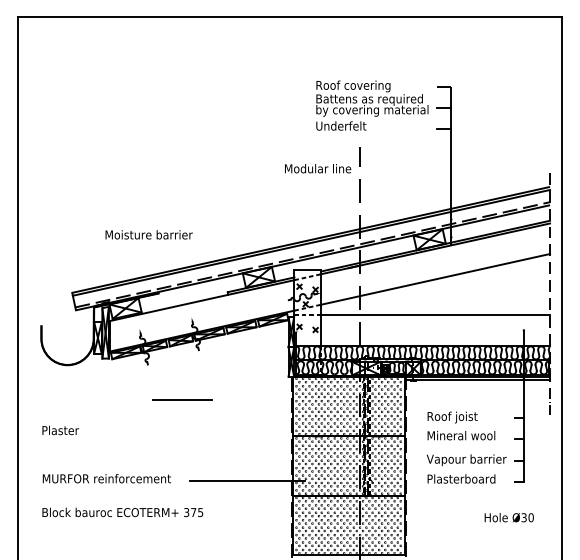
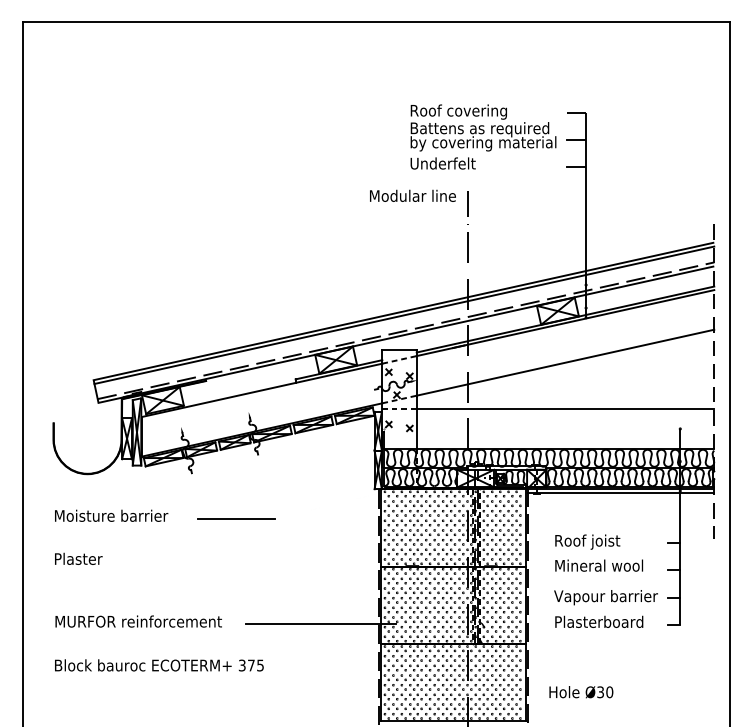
text: (317, 168) -> (412, 195), moved
text: (149, 234) -> (111, 515), moved
text: (509, 517) -> (581, 692), moved

